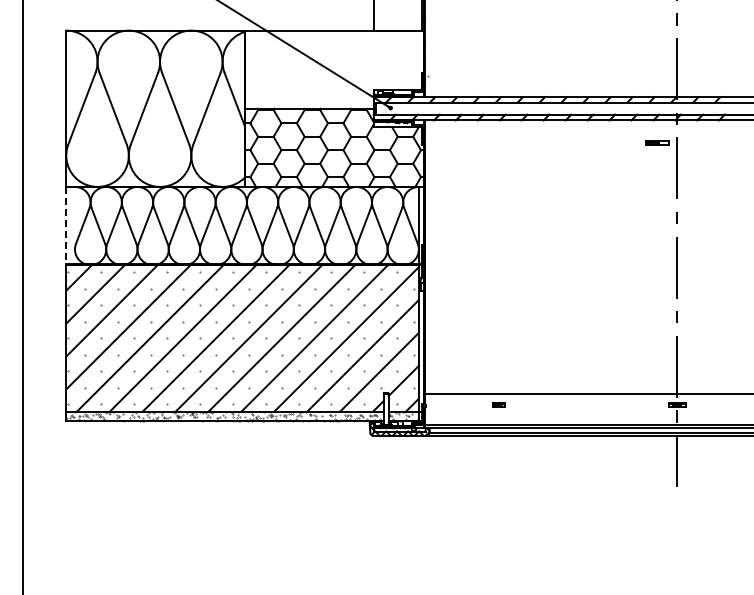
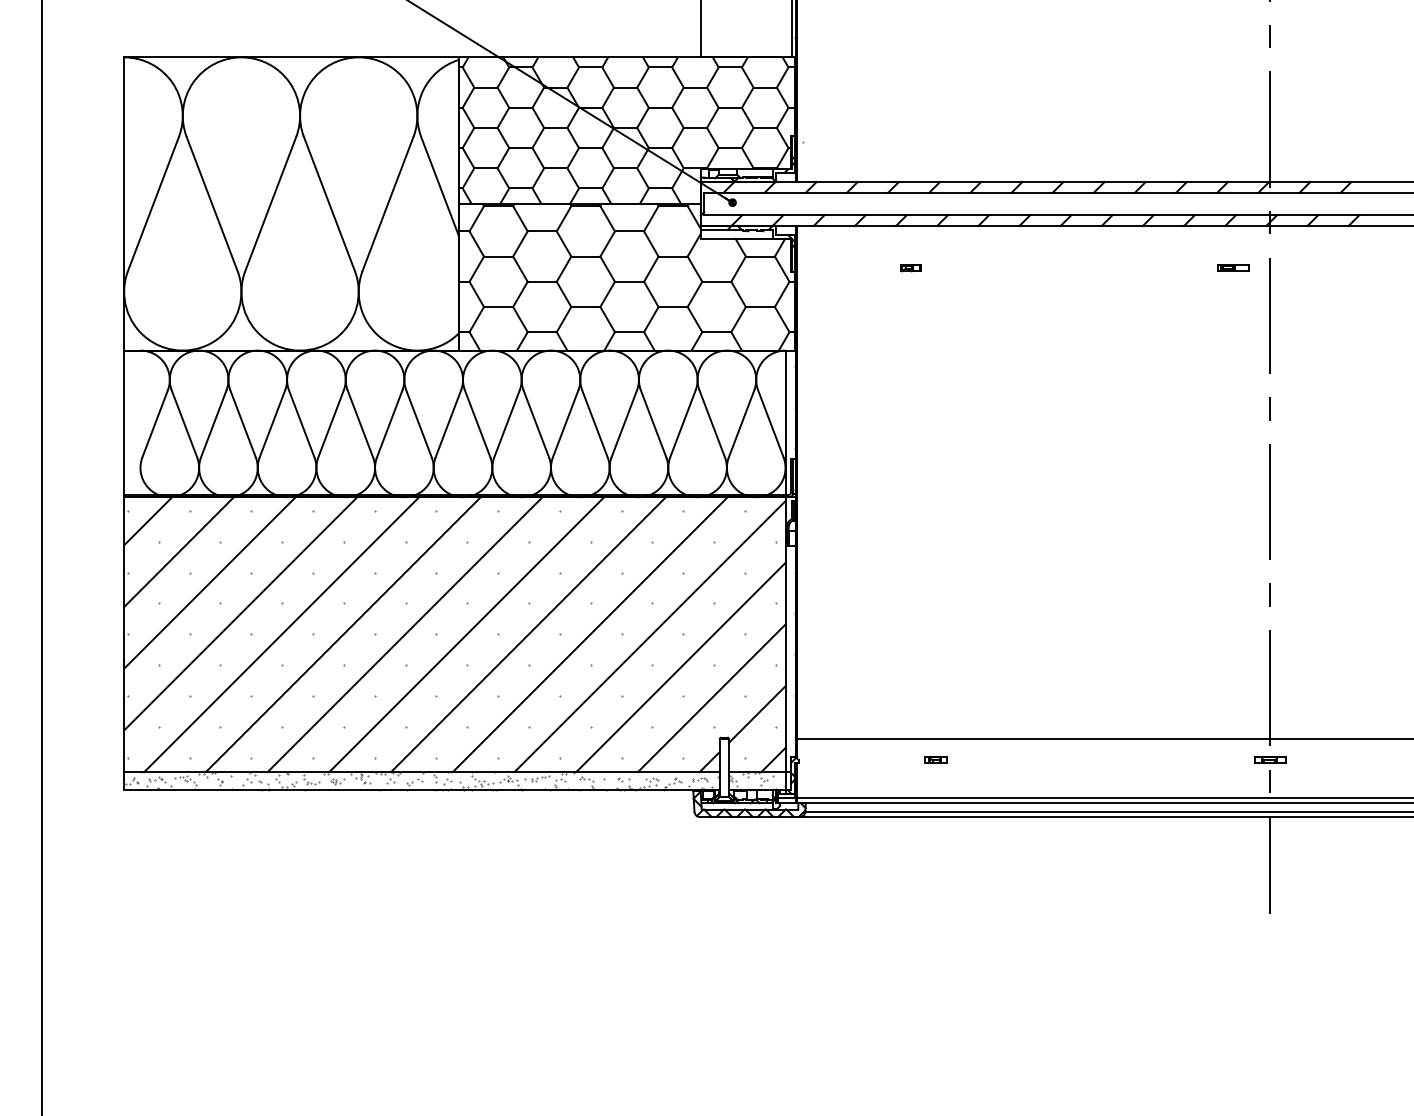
hatch: (333, 69) -> (625, 130), added
part: (485, 142) -> (910, 267), added
part: (657, 142) -> (1233, 267), size x0.71
line: (66, 226) -> (124, 424), dashed -> solid

